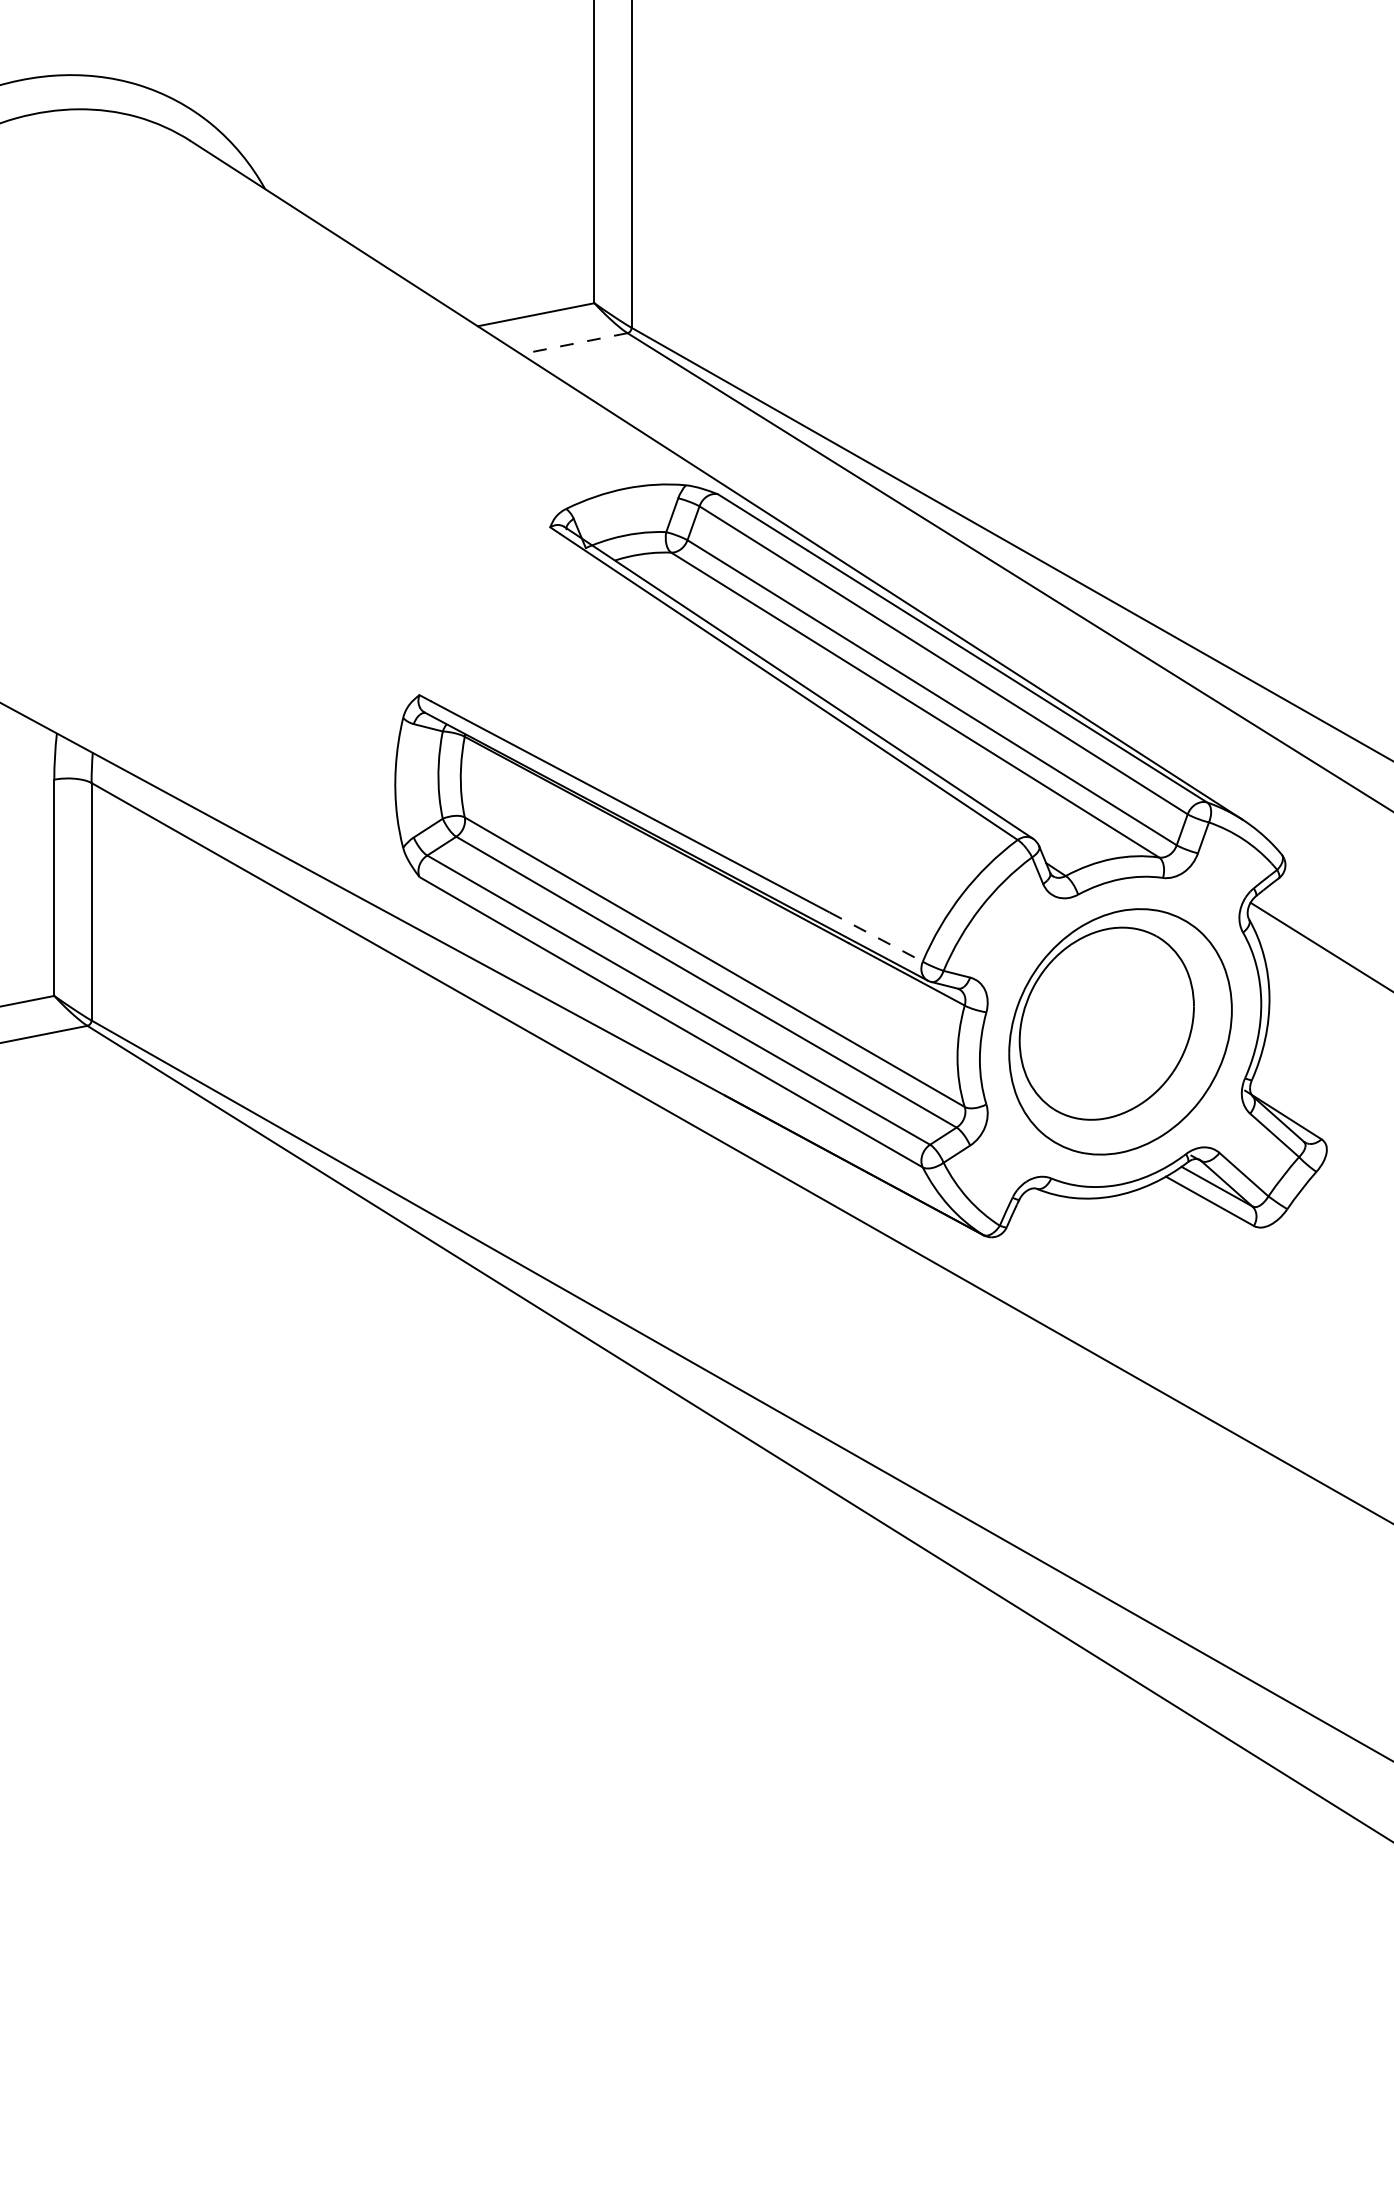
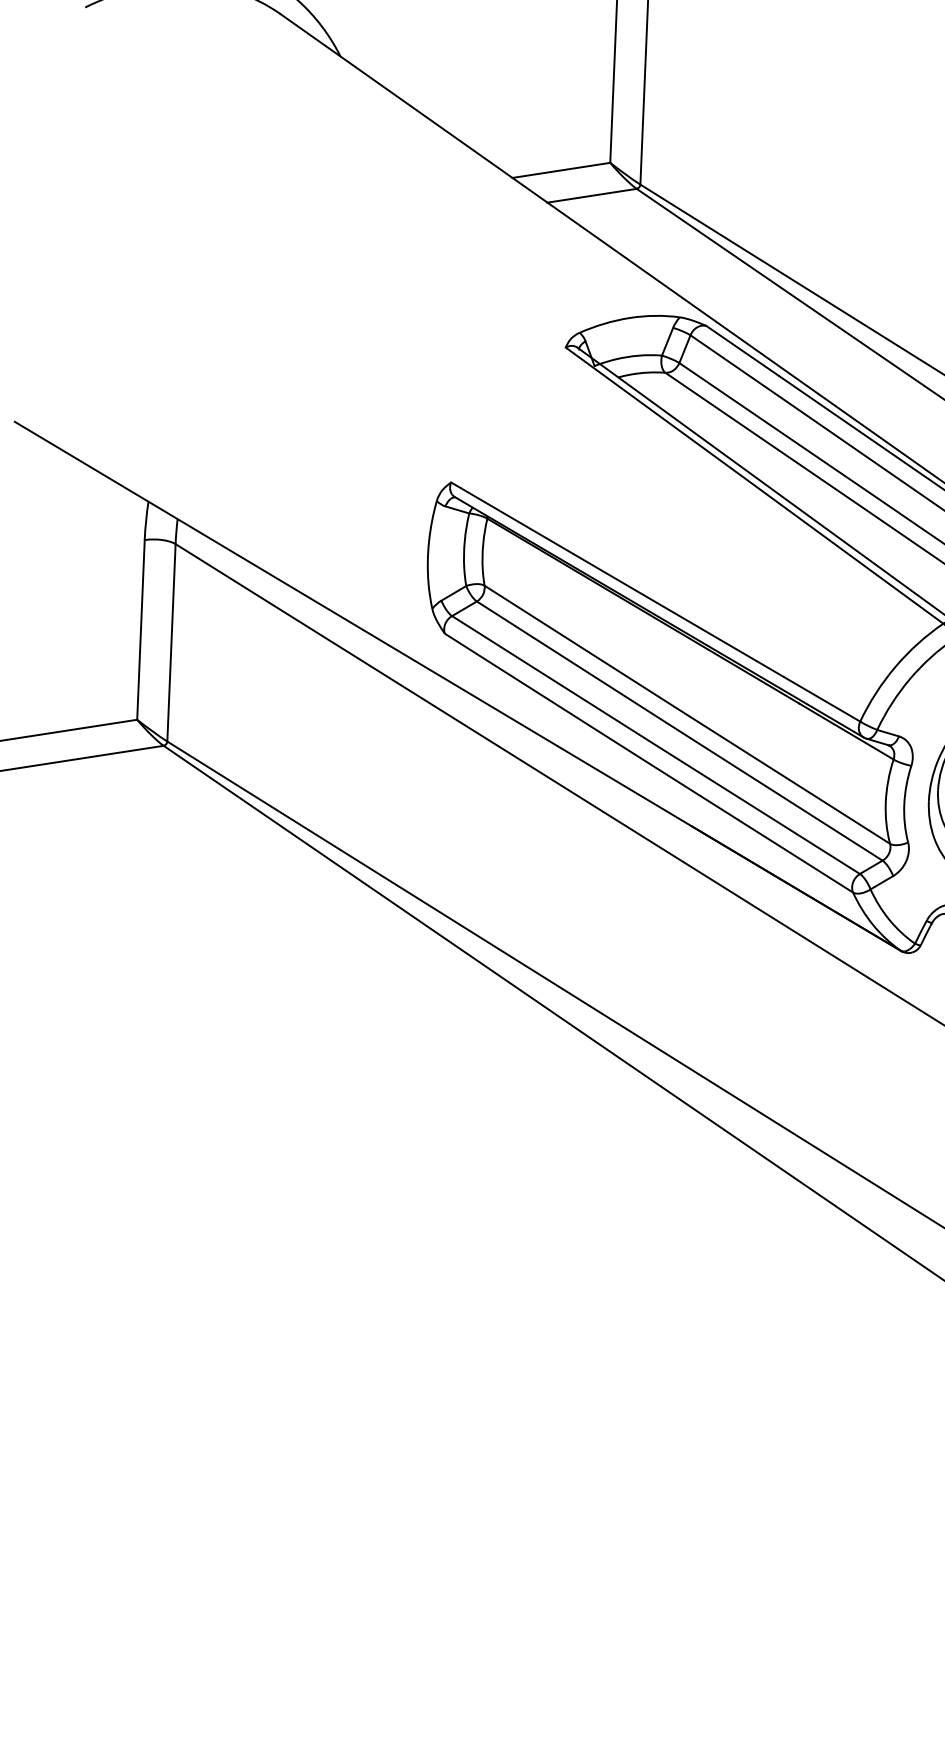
line: (573, 343) -> (591, 195), dashed -> solid
line: (876, 937) -> (822, 699), dashed -> solid

